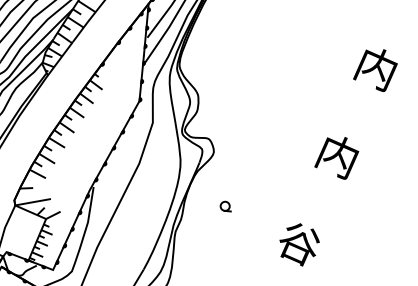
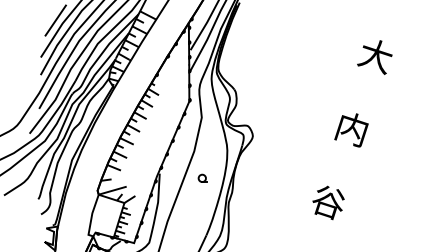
text: (374, 70) -> (374, 57), 内 -> 大
part: (225, 205) -> (202, 177), moved

